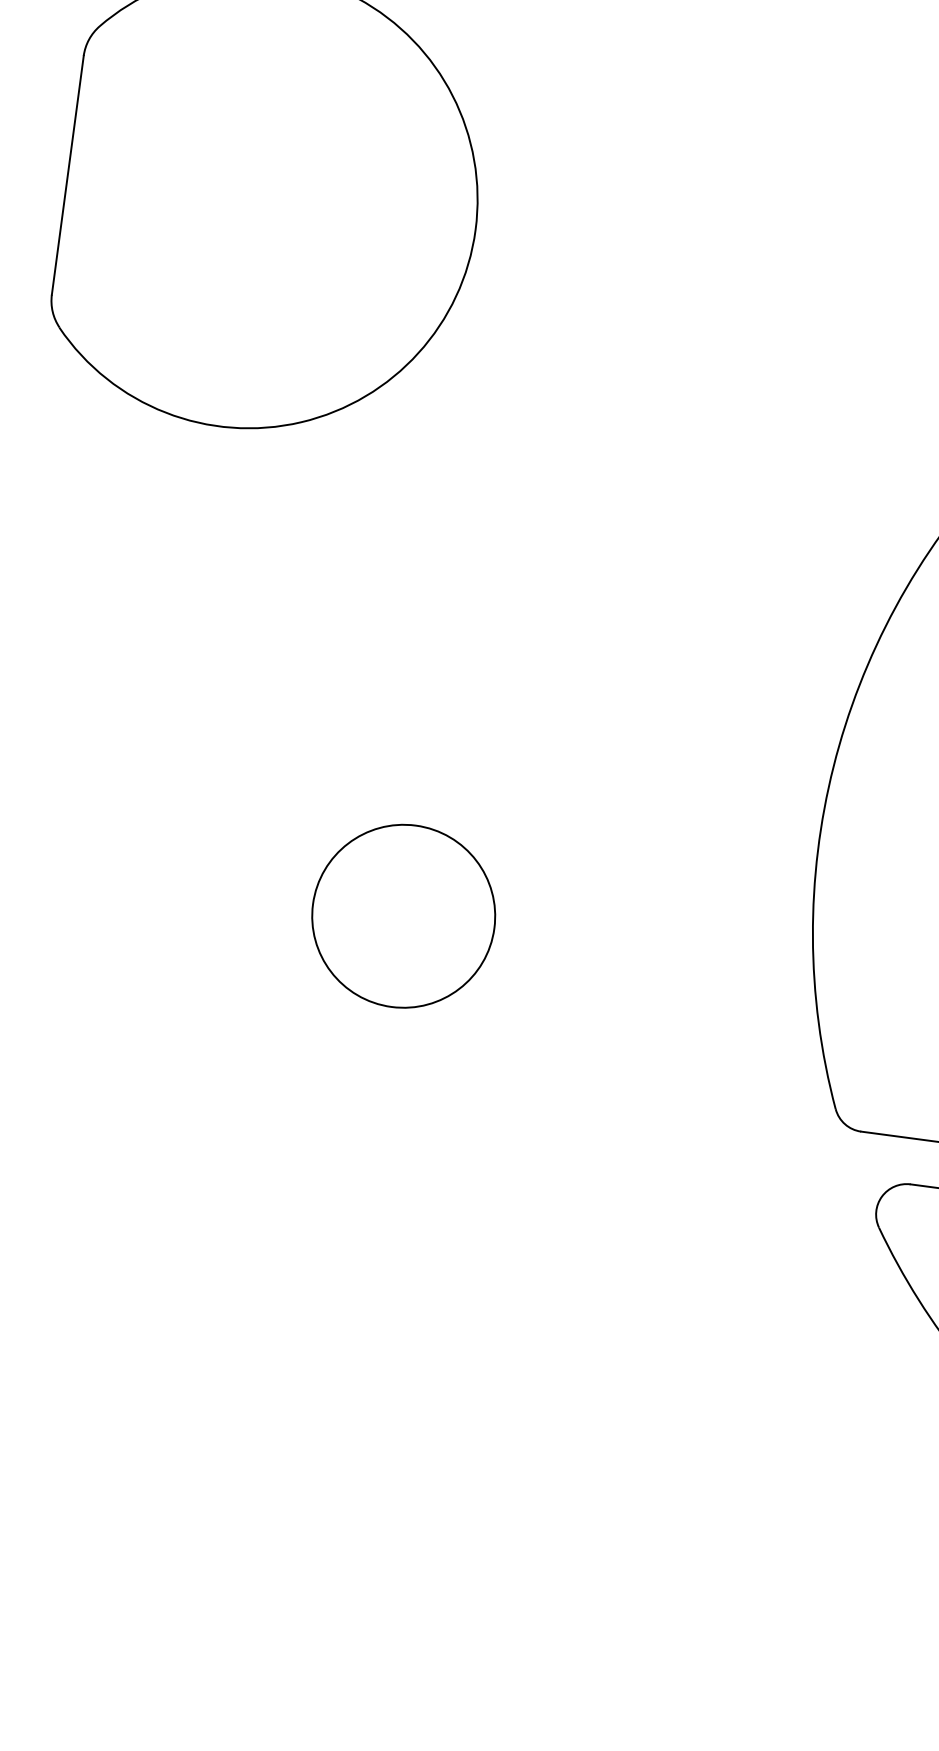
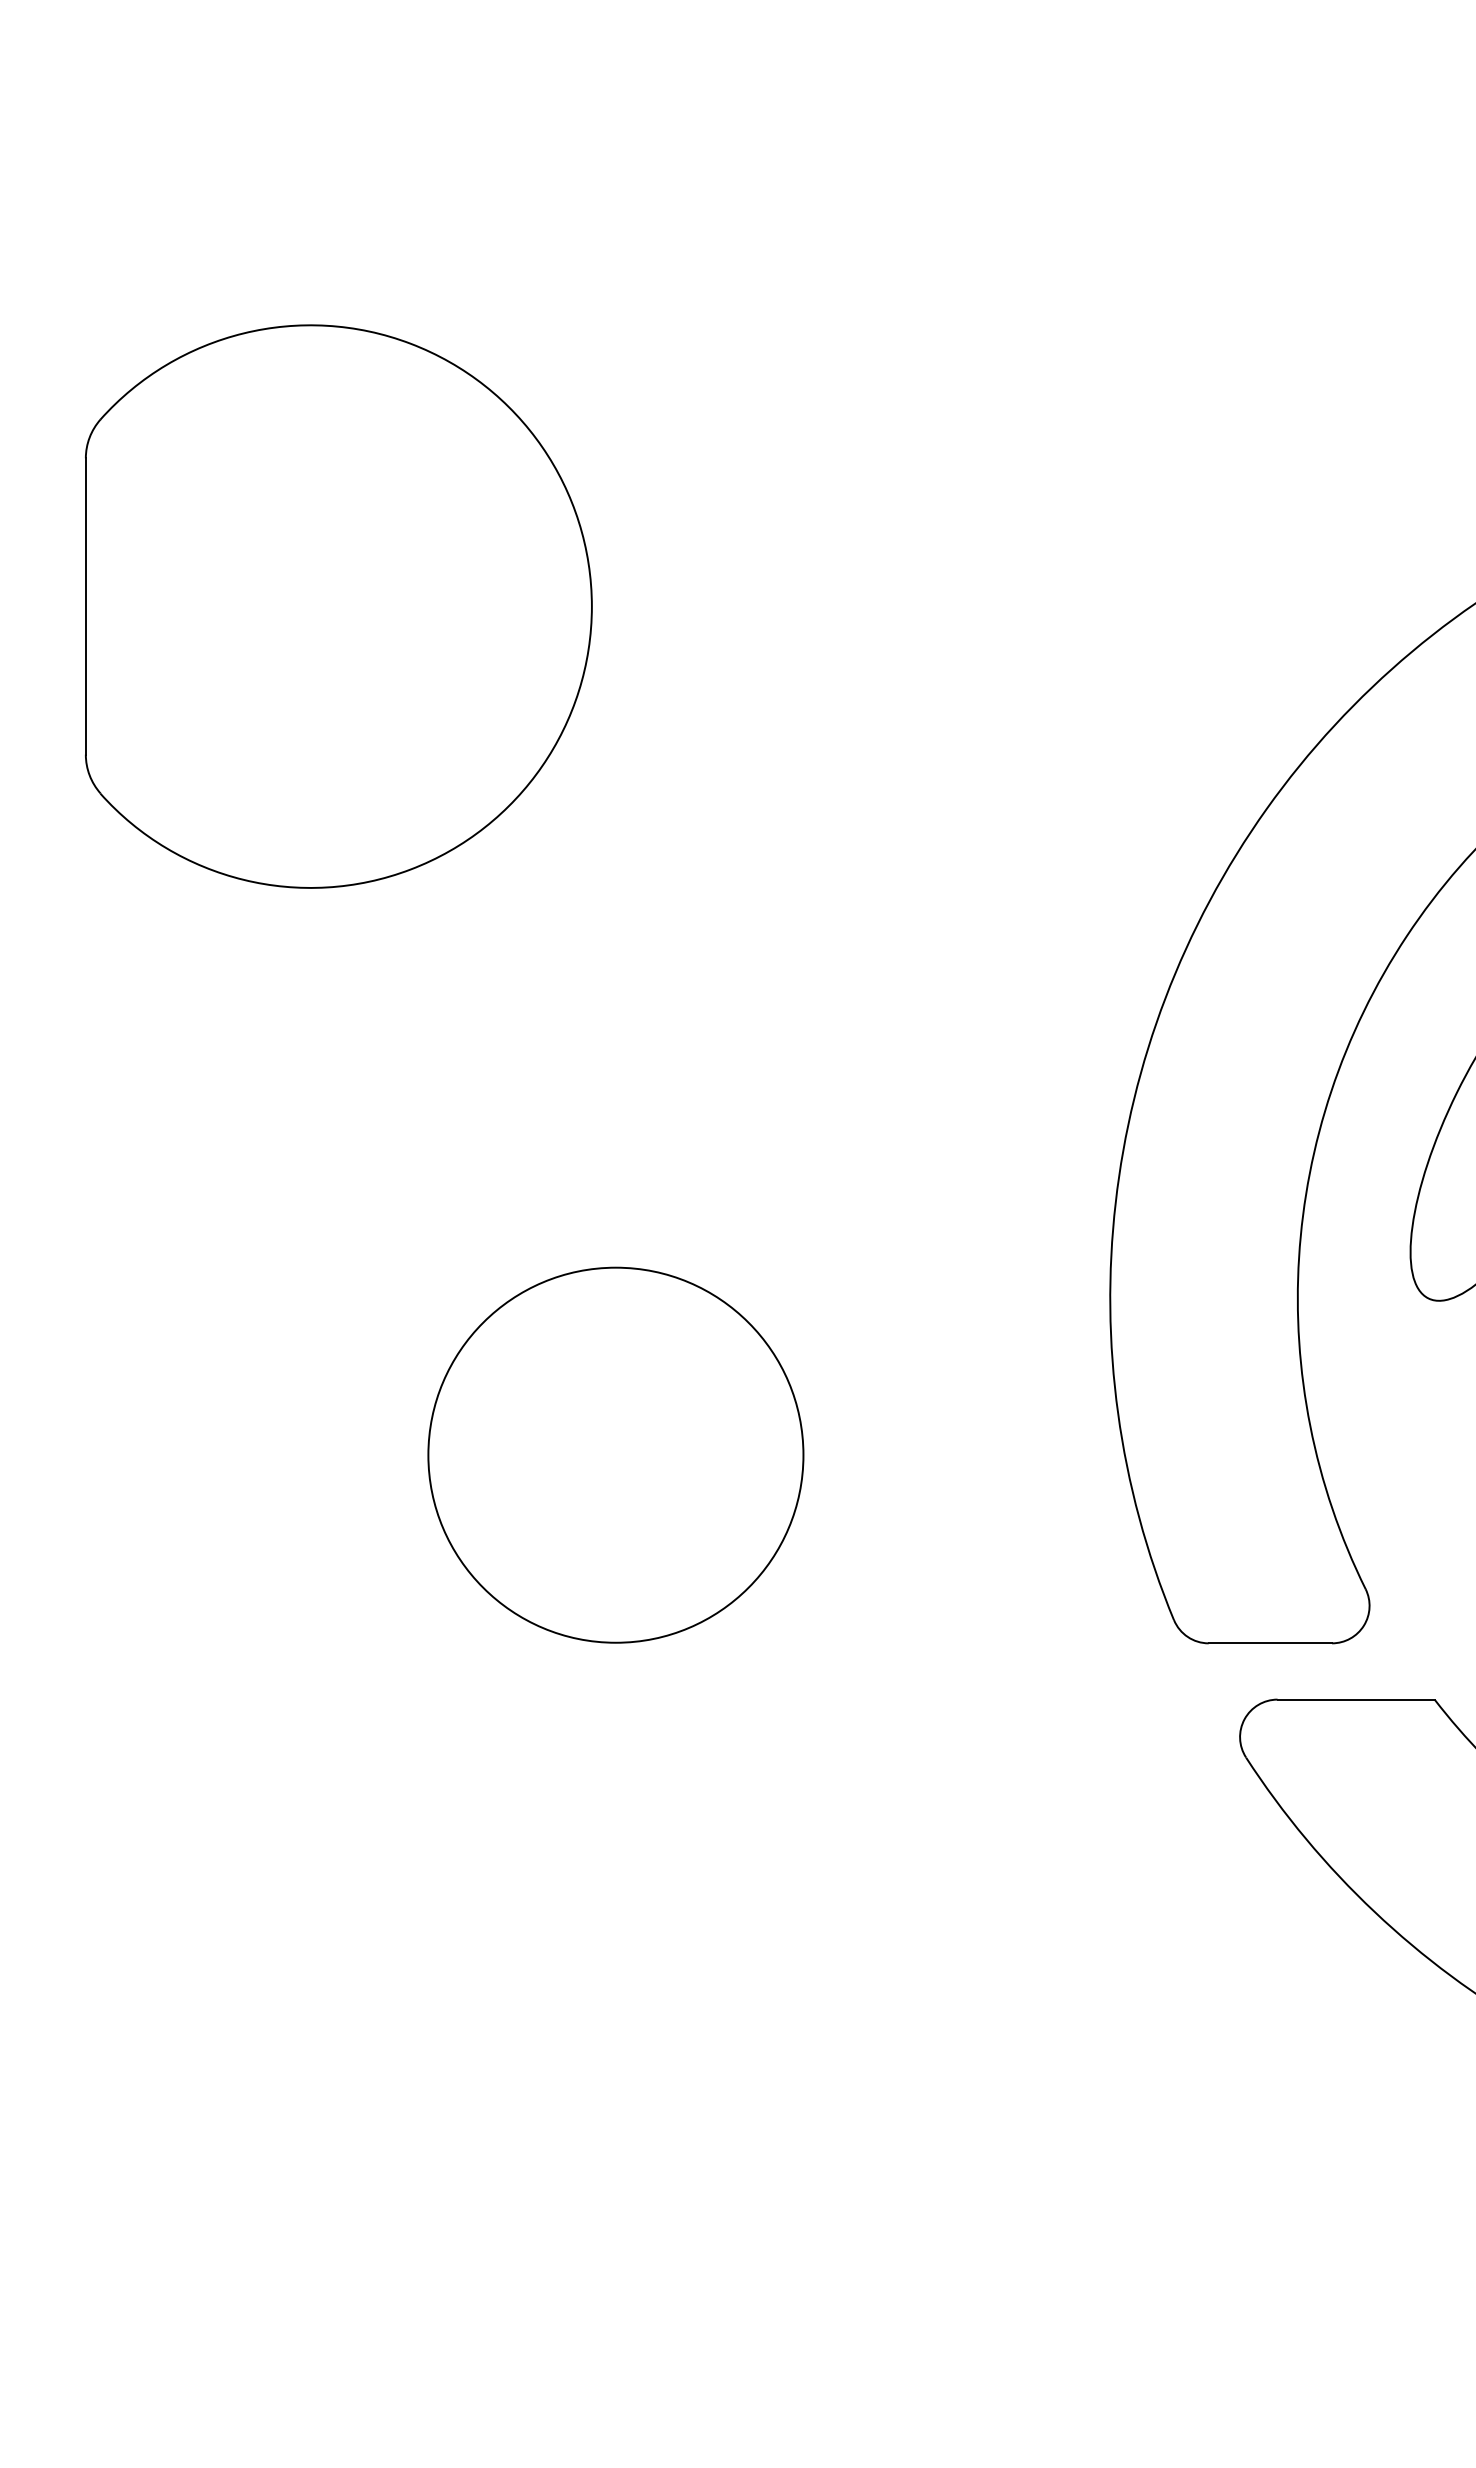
circle: (403, 915) -> (615, 1454), size x1.67

